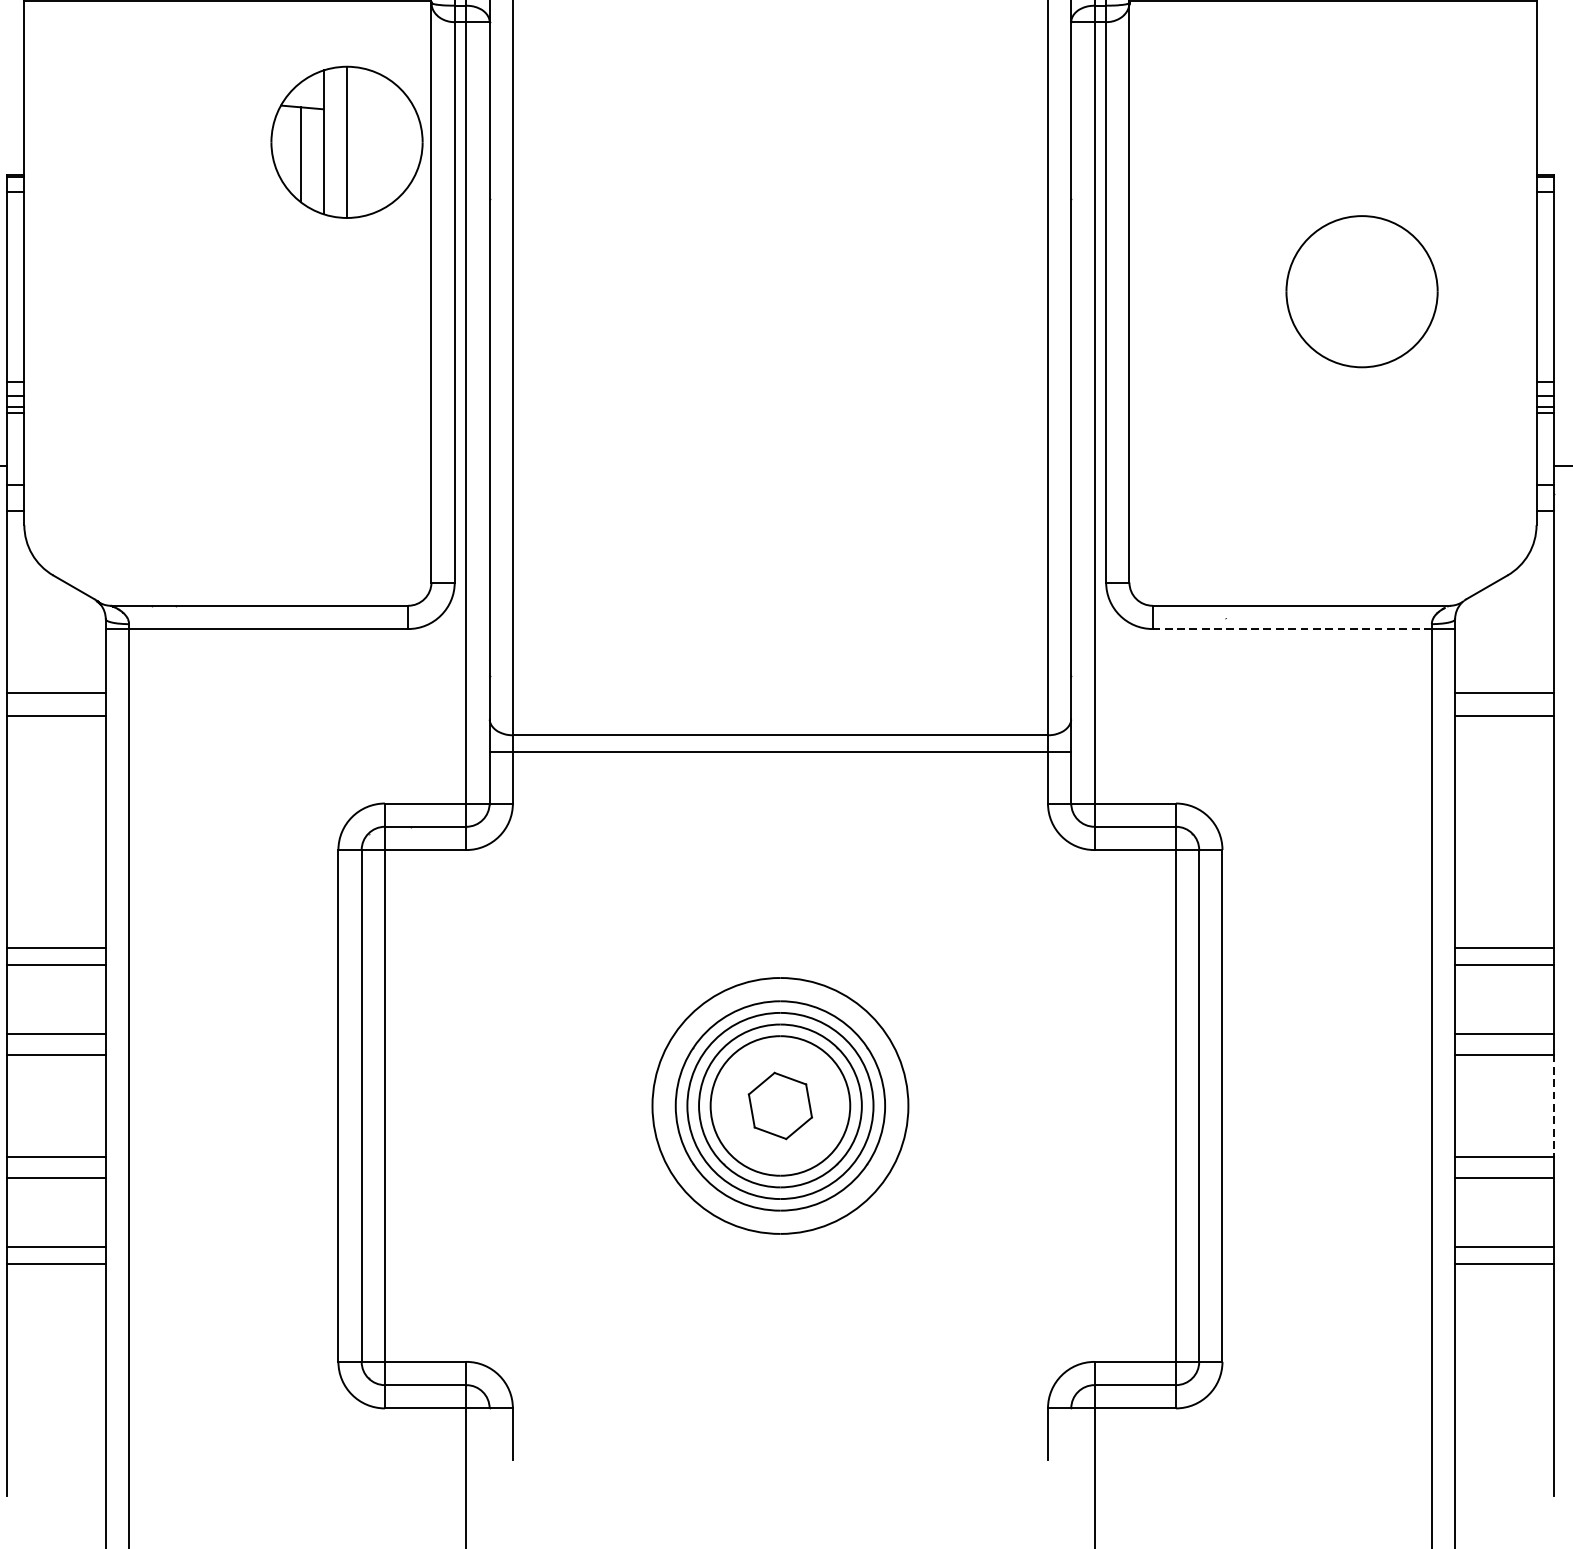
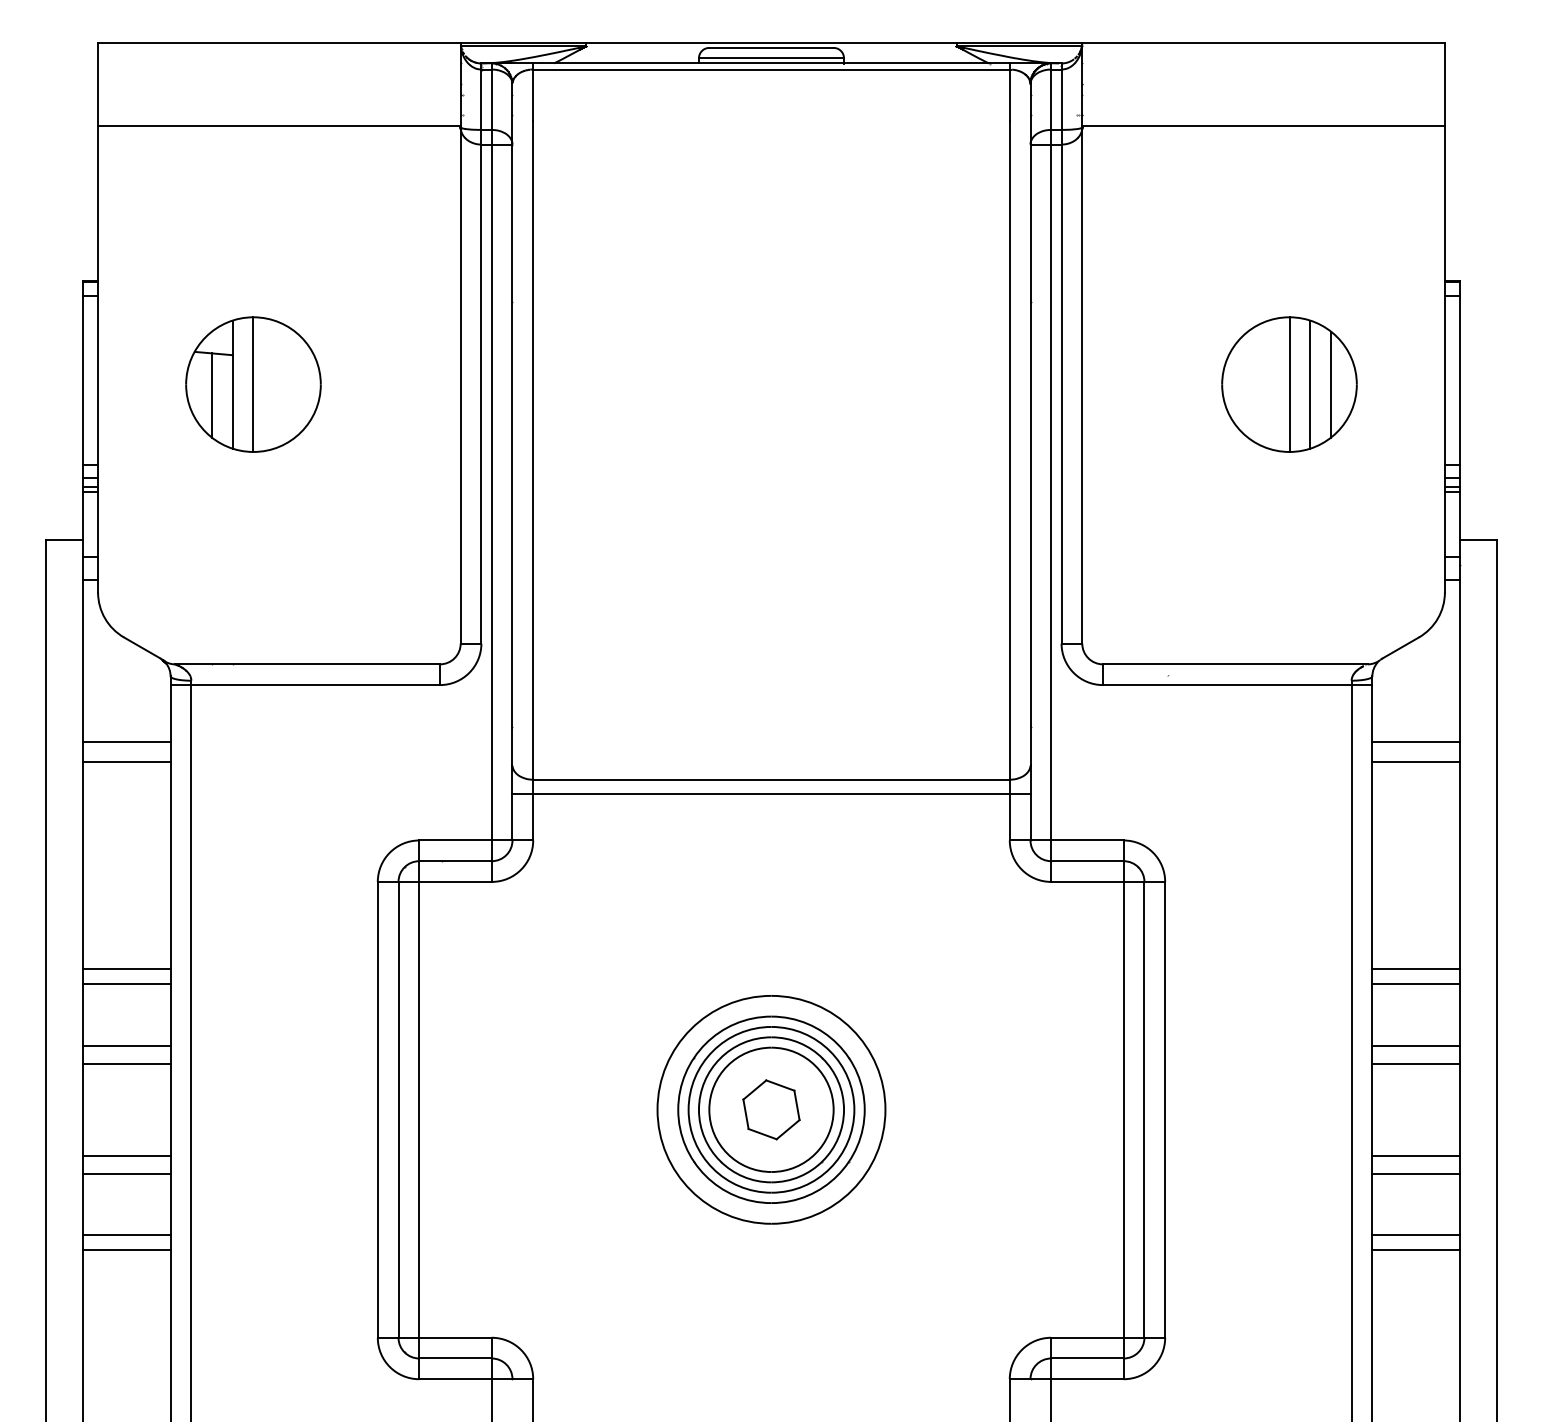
part: (347, 142) -> (253, 384), moved
line: (1362, 291) -> (1289, 384), added
line: (1385, 291) -> (1310, 384), added
line: (1408, 291) -> (1330, 384), added
line: (1291, 629) -> (1226, 685), dashed -> solid
line: (1554, 1105) -> (1460, 1109), dashed -> solid

